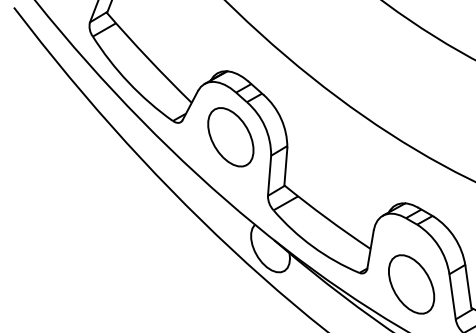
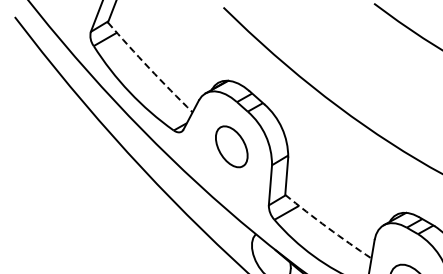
arc: (148, 58) -> (149, 67), solid -> dashed
part: (230, 137) -> (231, 146), size x0.7
arc: (326, 218) -> (327, 227), solid -> dashed

